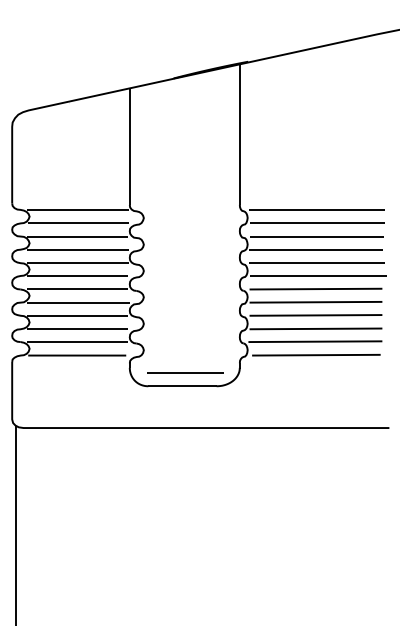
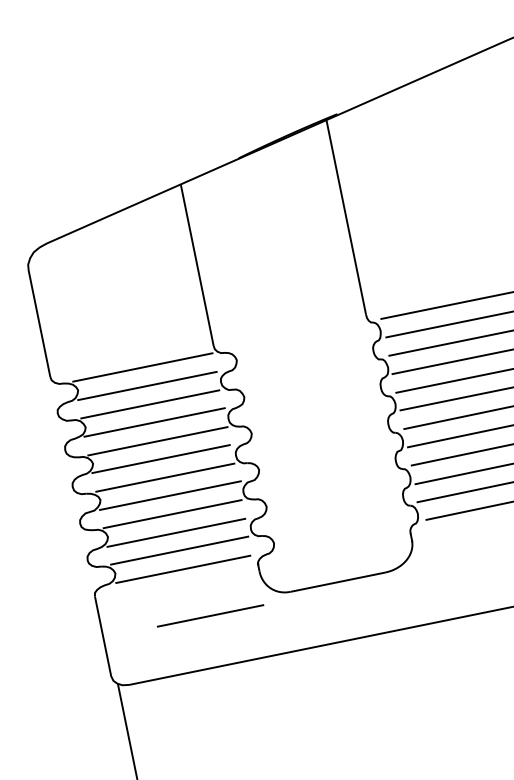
line: (185, 372) -> (210, 615), moved

